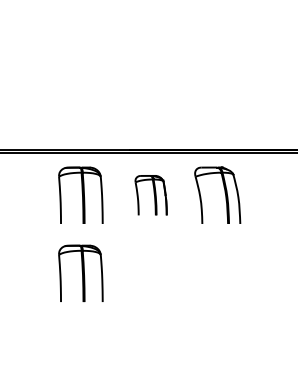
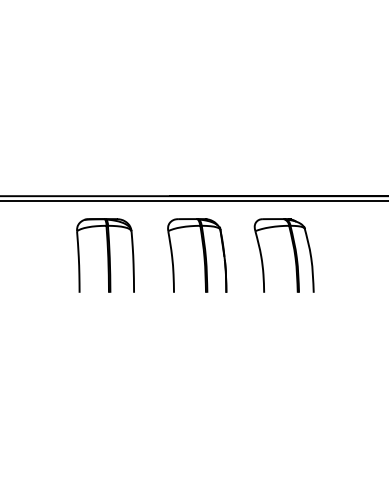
part: (151, 195) -> (197, 255), size x1.43
part: (80, 273) -> (105, 357), removed

